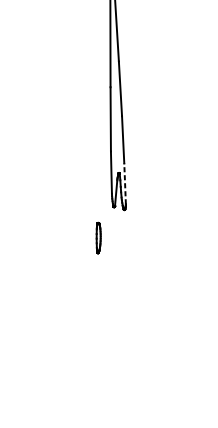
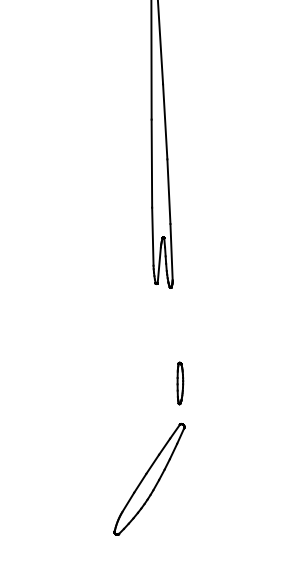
line: (125, 183) -> (171, 251), dashed -> solid
part: (98, 238) -> (180, 383), moved
part: (109, 349) -> (149, 479), added

